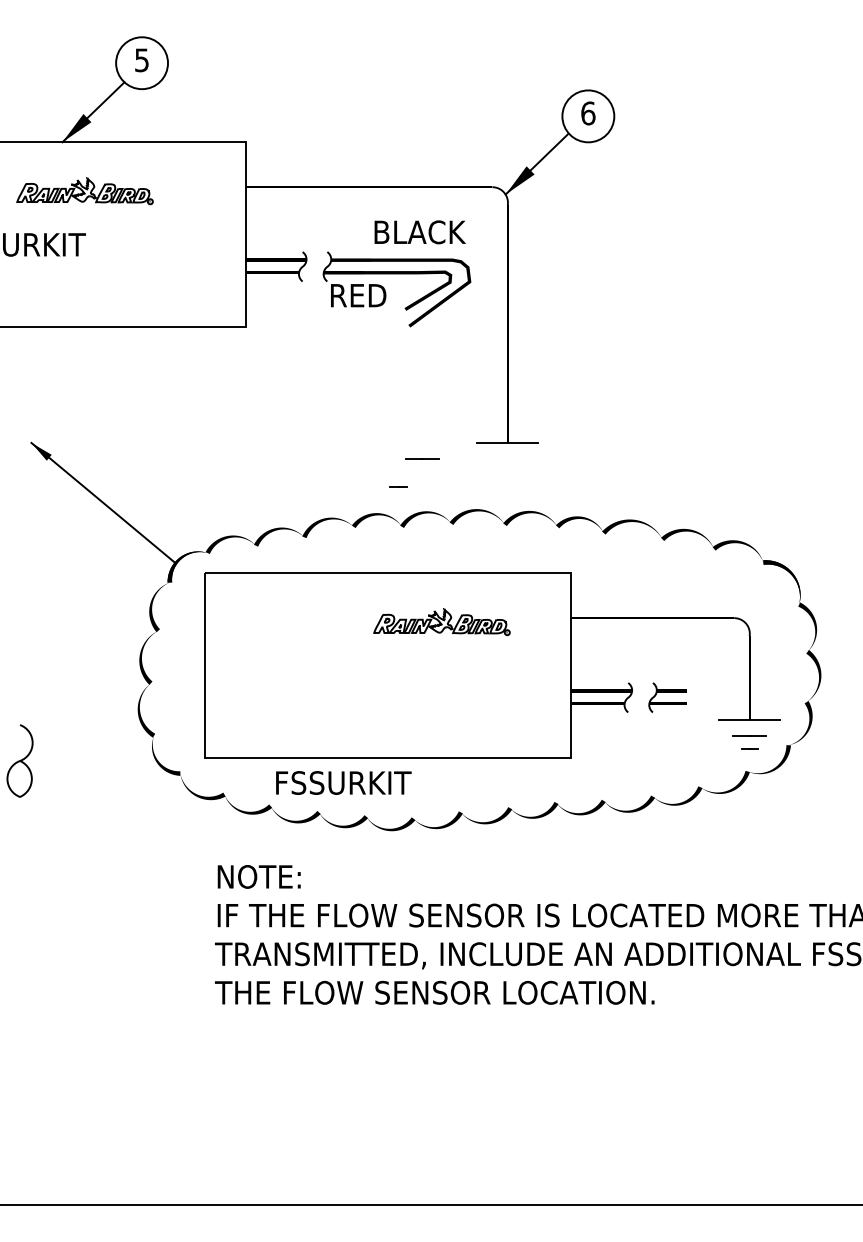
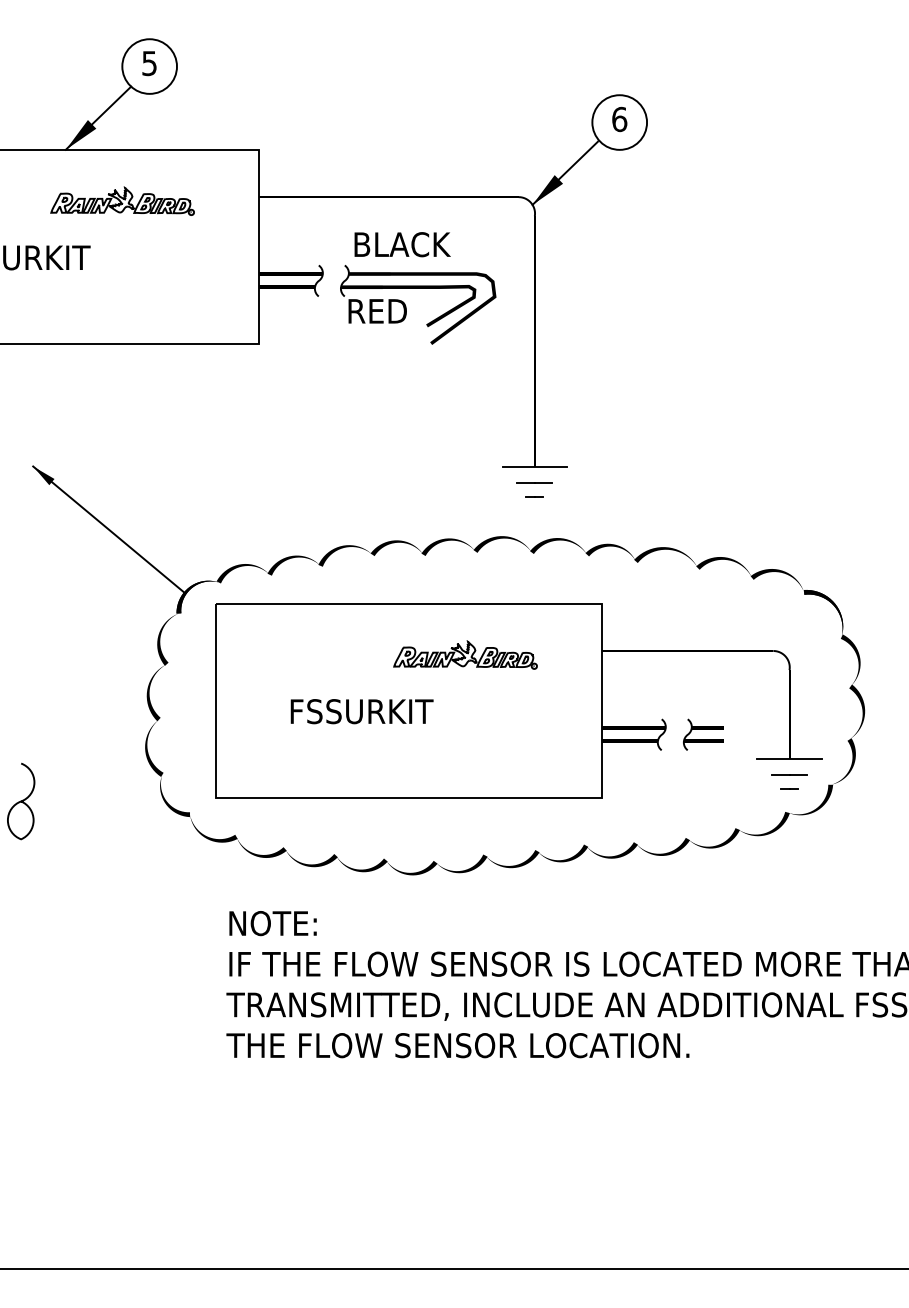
part: (84, 190) -> (122, 200), moved
text: (420, 232) -> (402, 244), moved
line: (422, 458) -> (534, 482), moved
line: (398, 486) -> (534, 496), moved
text: (343, 782) -> (361, 711), moved

